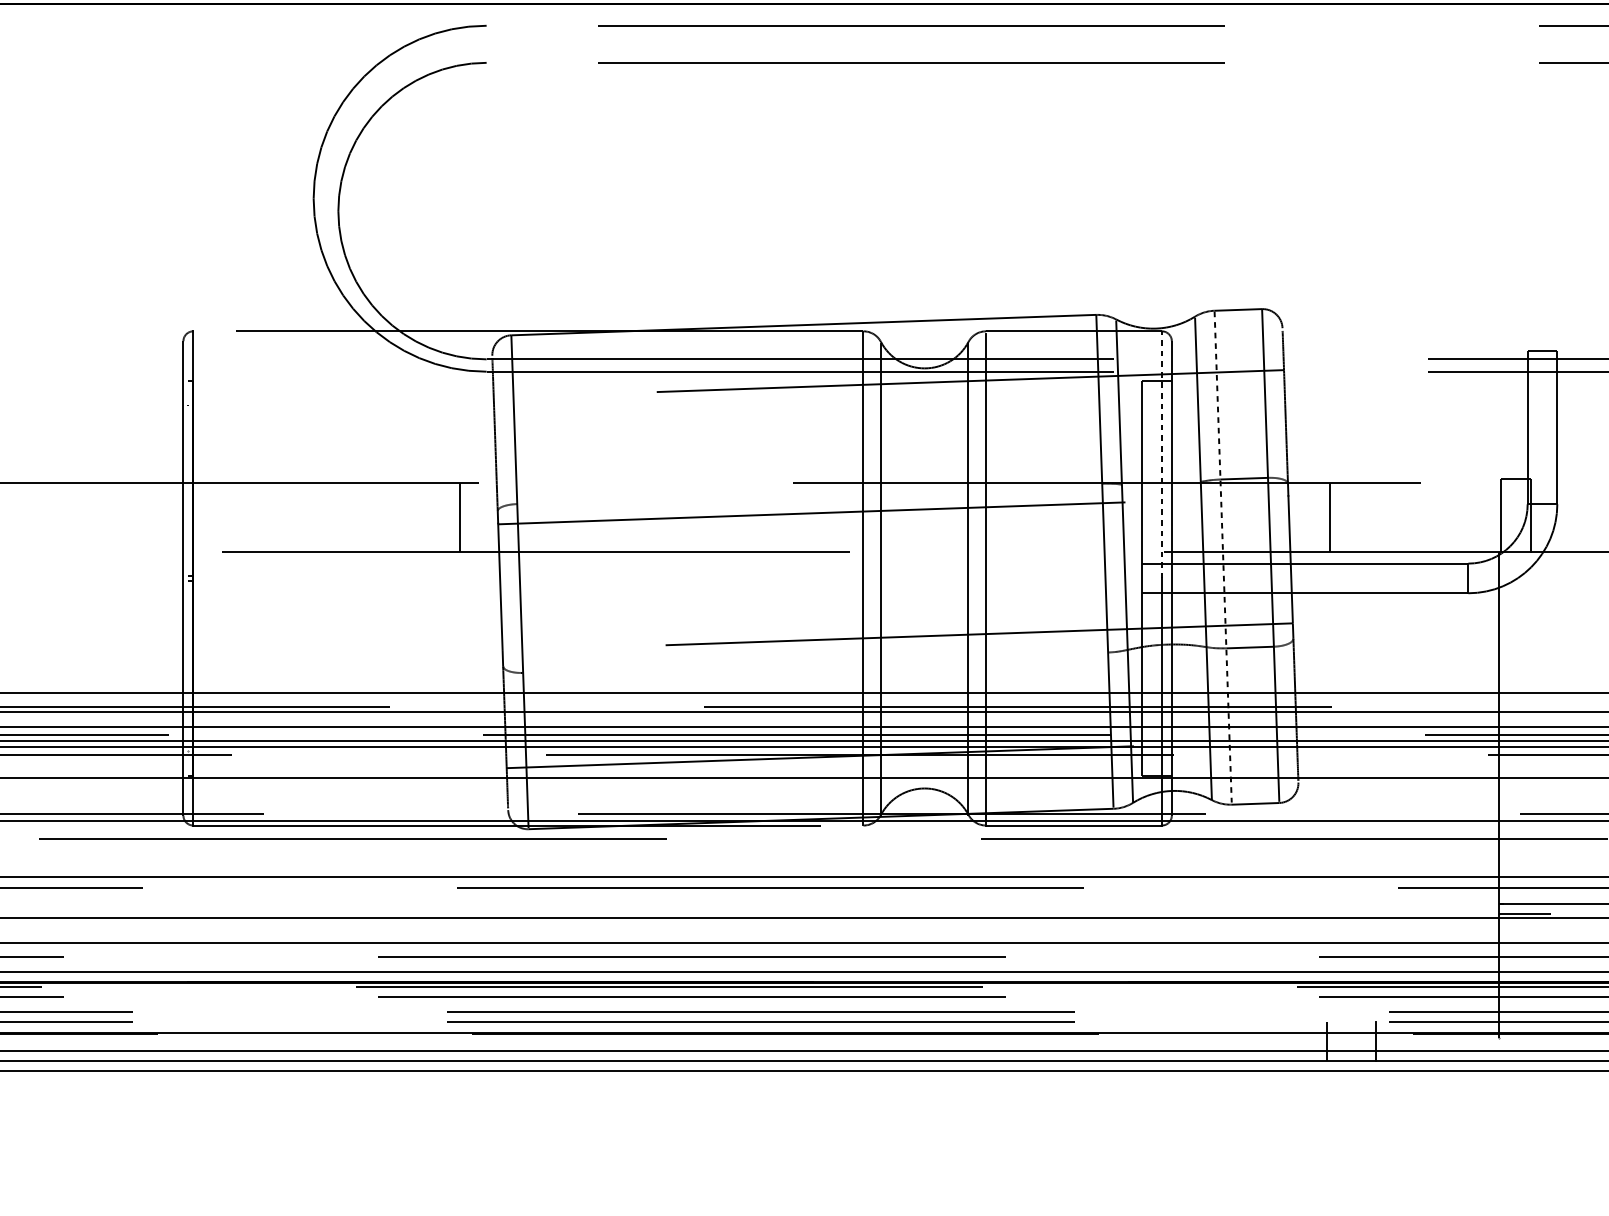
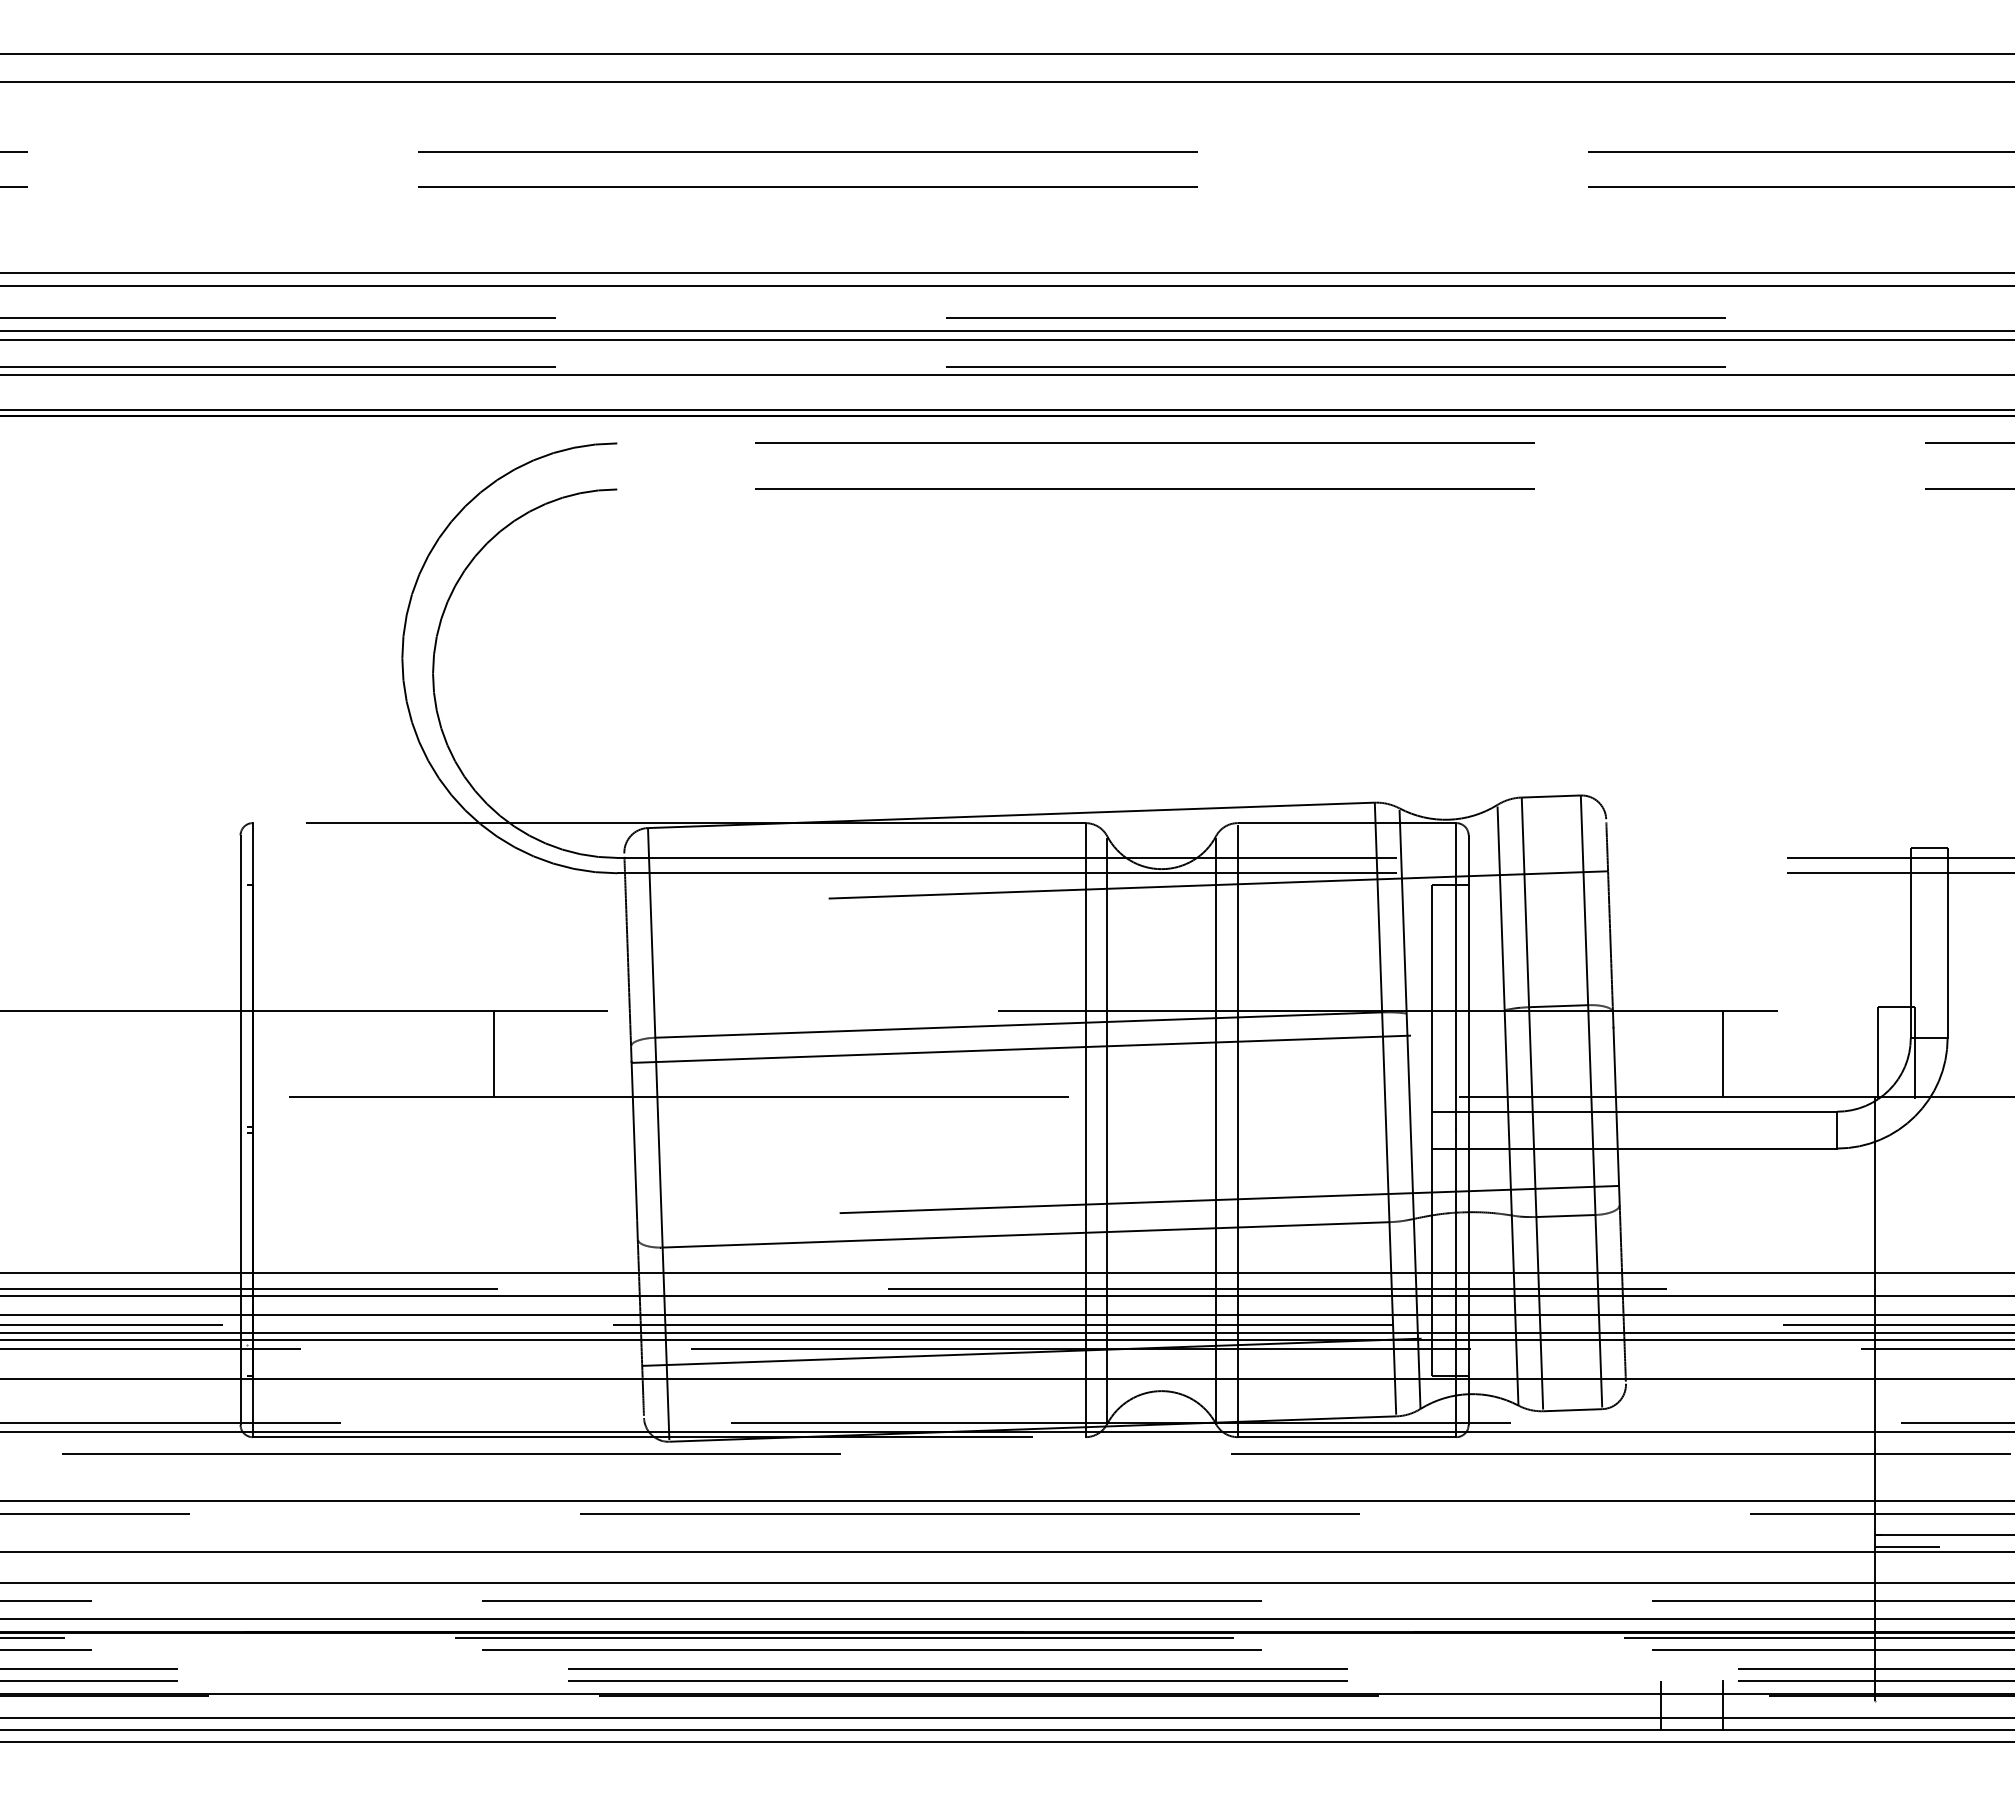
line: (1162, 454) -> (1456, 976), dashed -> solid
line: (809, 493) -> (1018, 1024), added
line: (460, 517) -> (494, 1054), moved
line: (1329, 517) -> (1722, 1054), moved
line: (1223, 557) -> (1532, 1104), dashed -> solid
line: (815, 662) -> (1025, 1234), added

